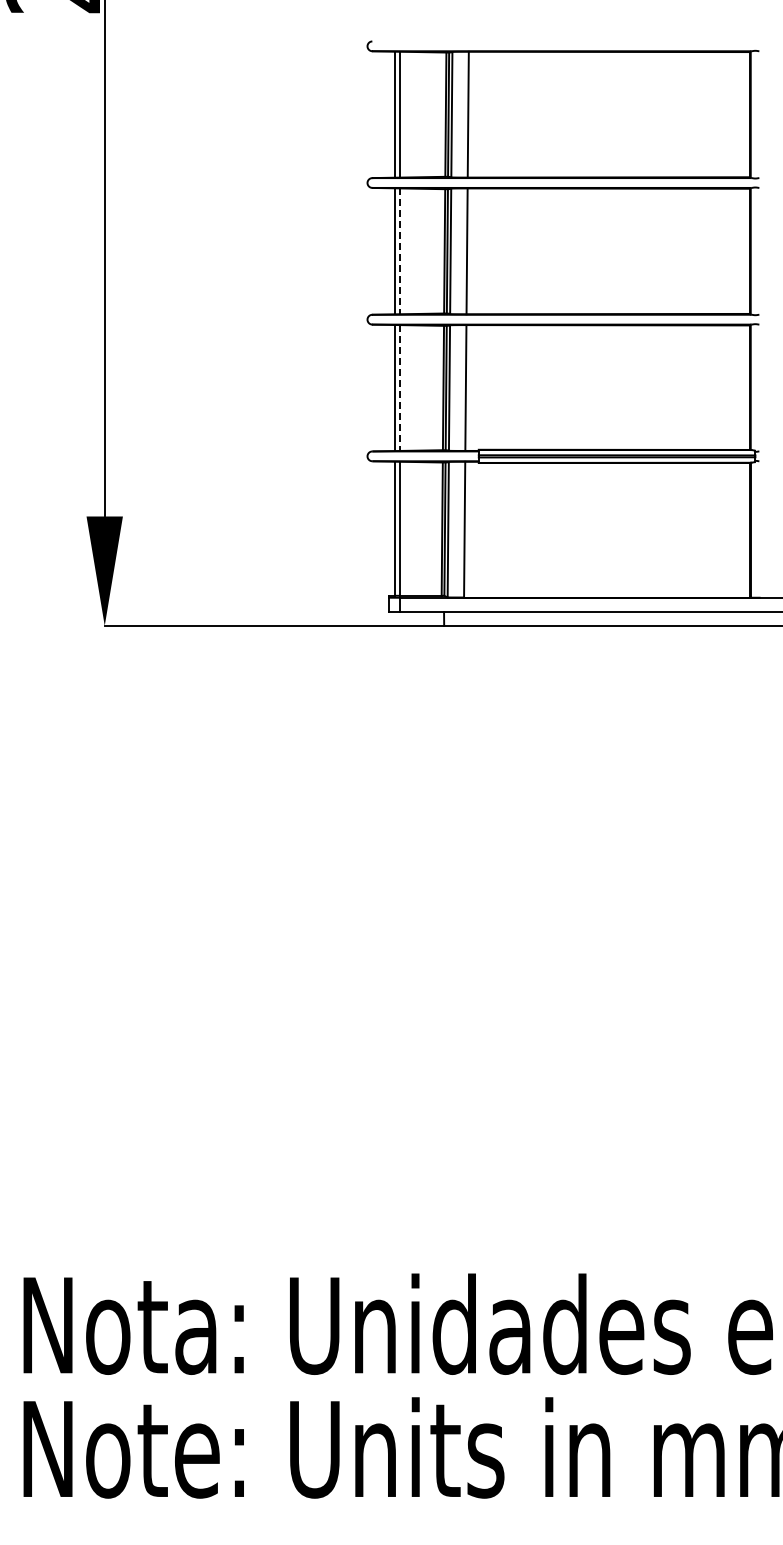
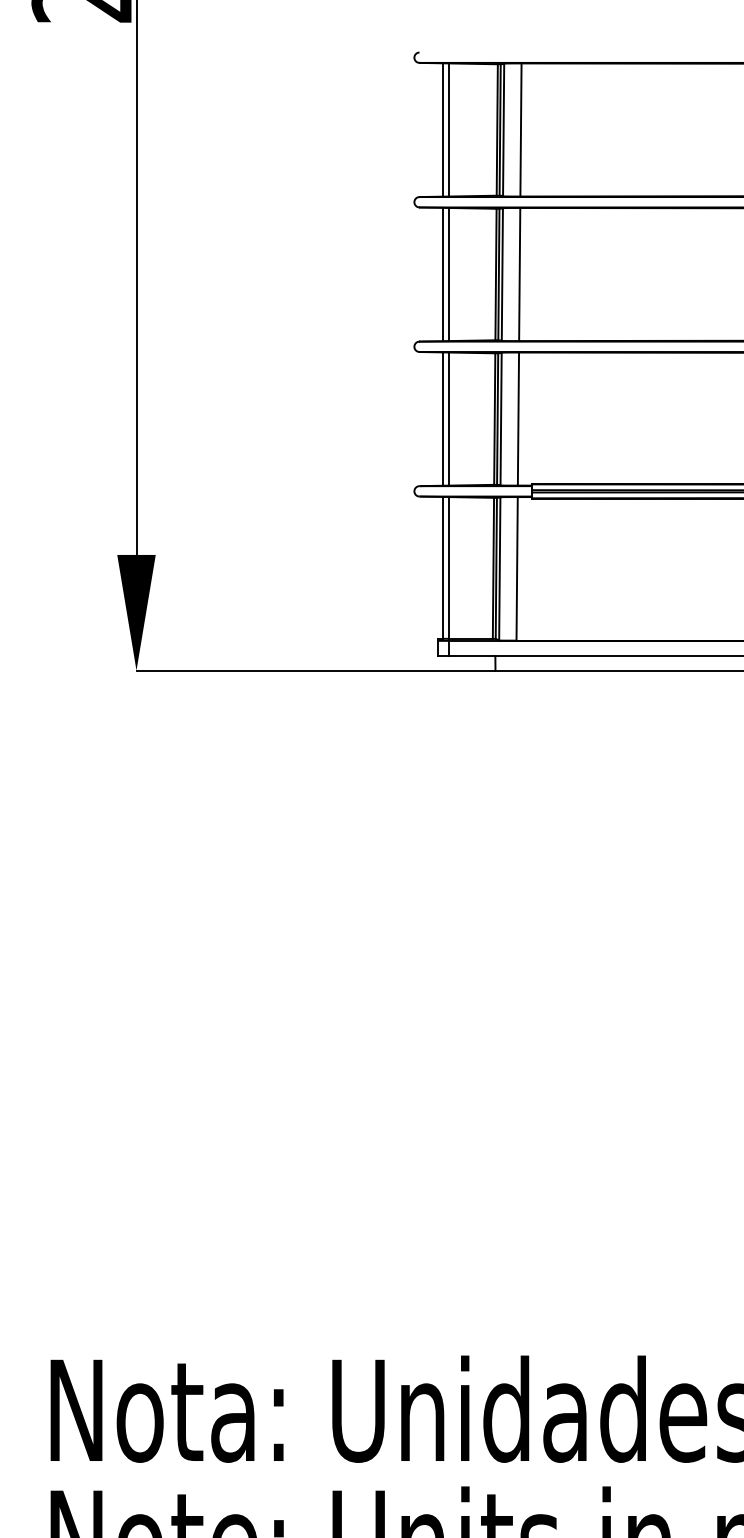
line: (400, 251) -> (449, 274), dashed -> solid
line: (400, 388) -> (449, 419), dashed -> solid

